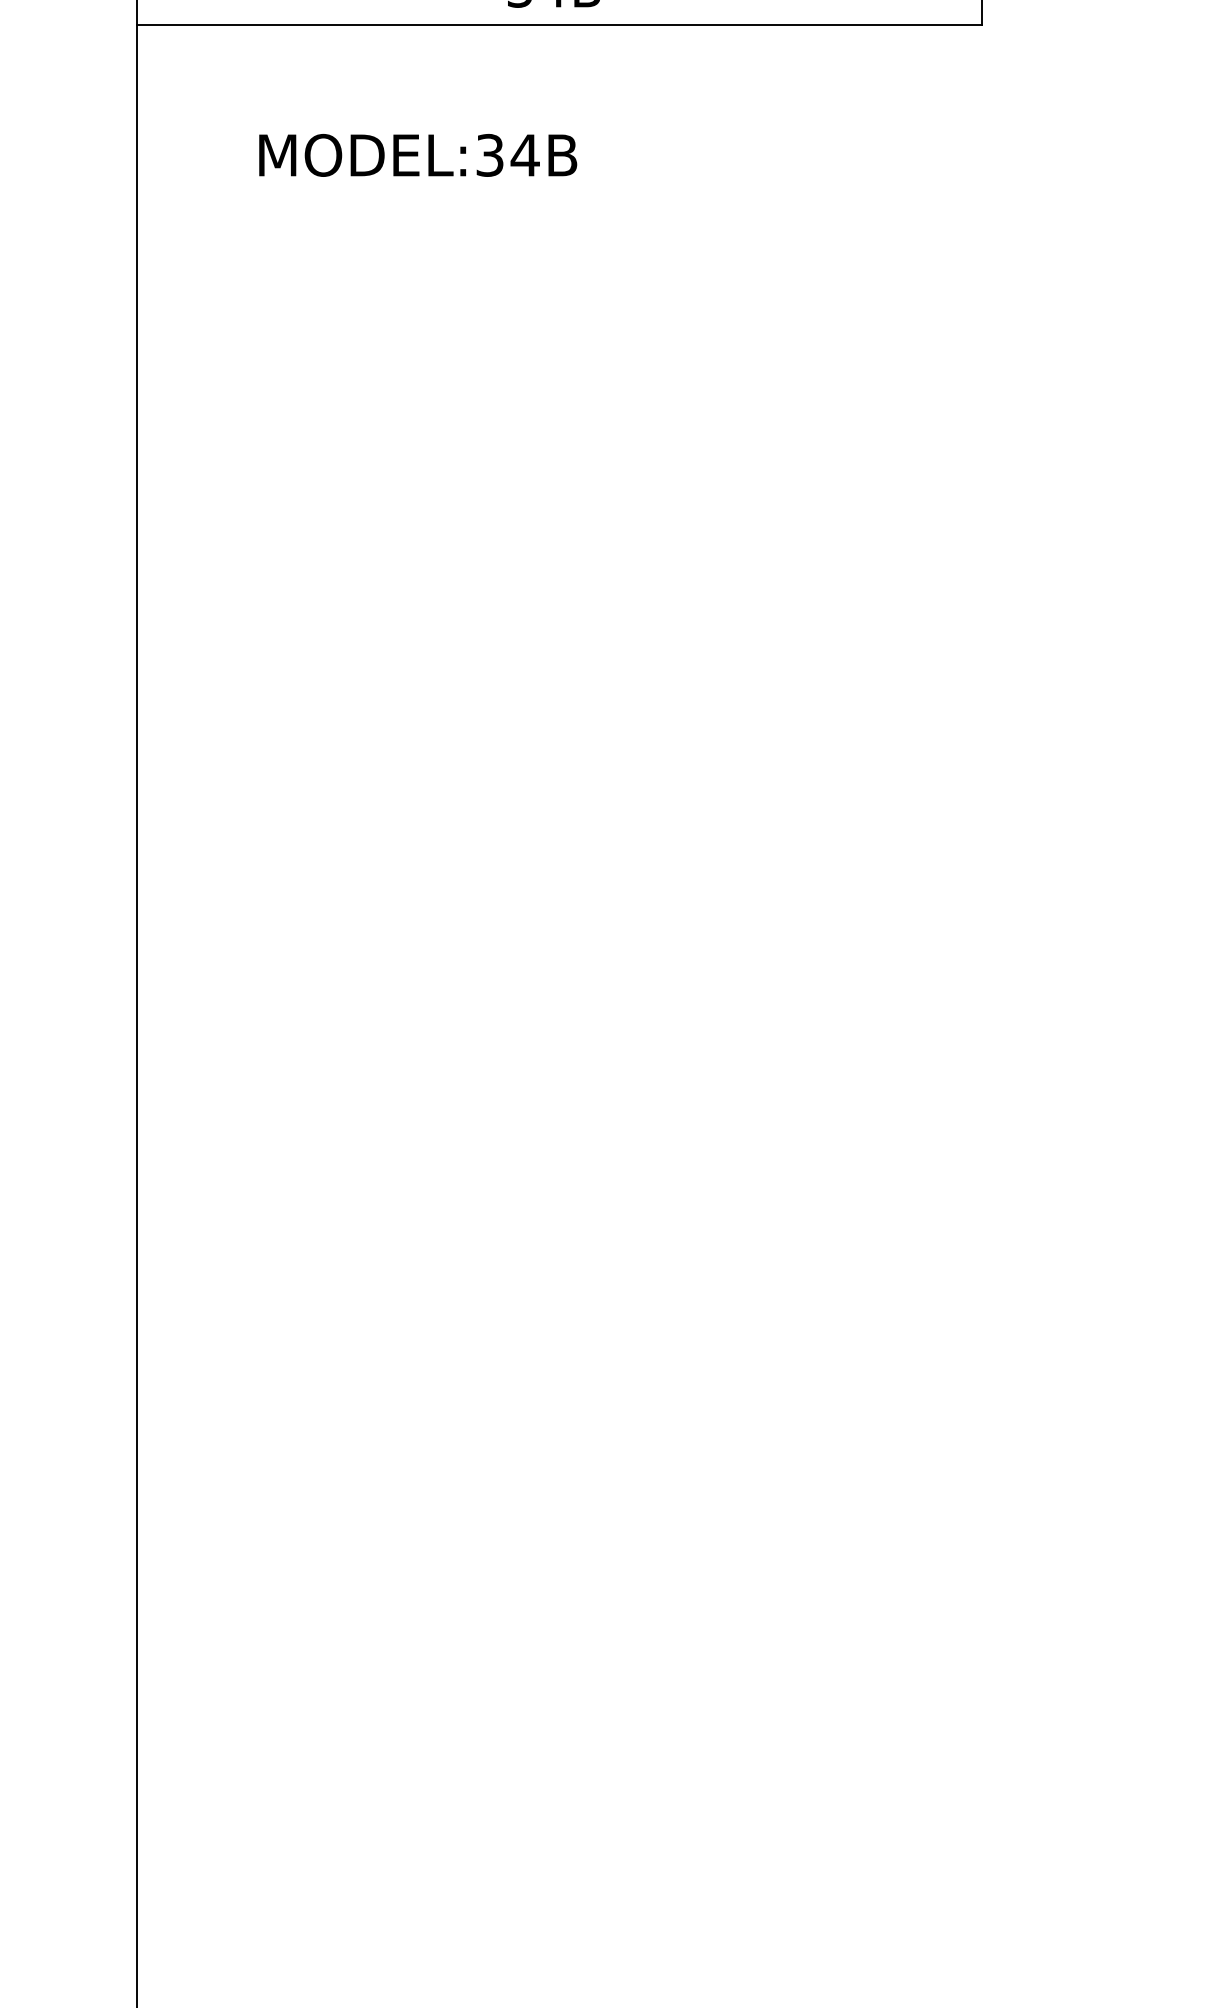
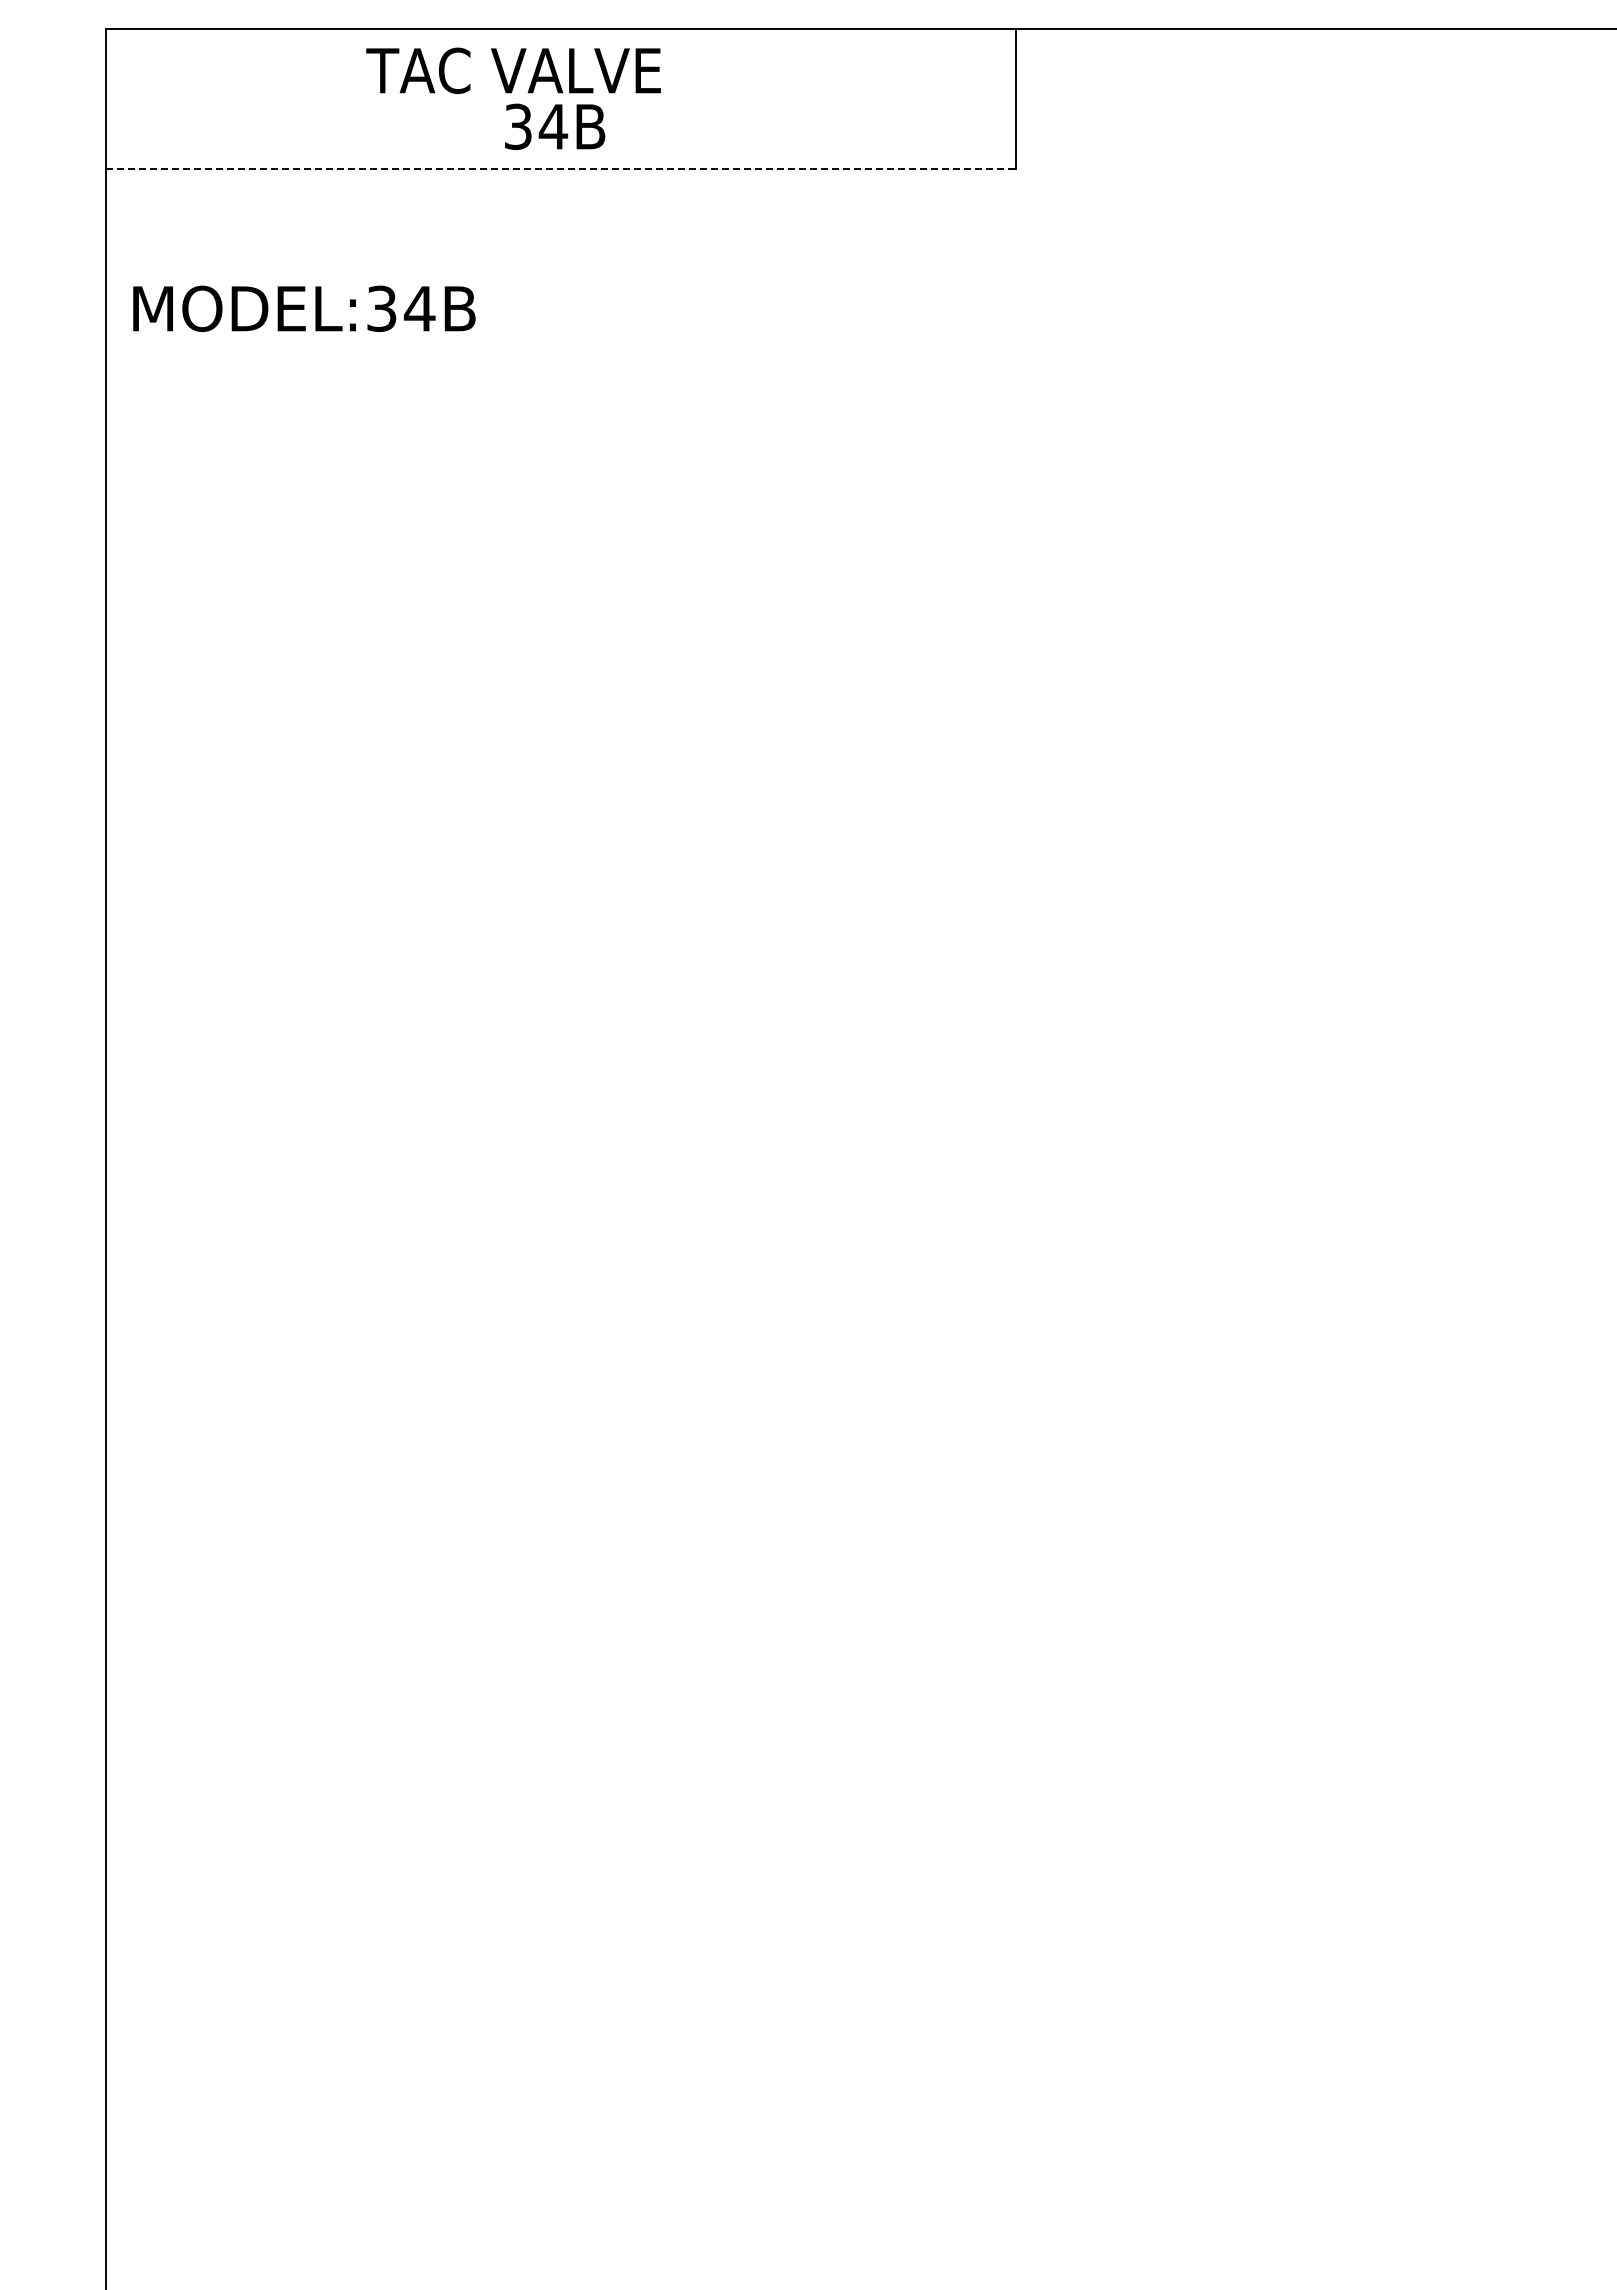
line: (560, 25) -> (561, 168), solid -> dashed
text: (418, 155) -> (304, 308), moved

